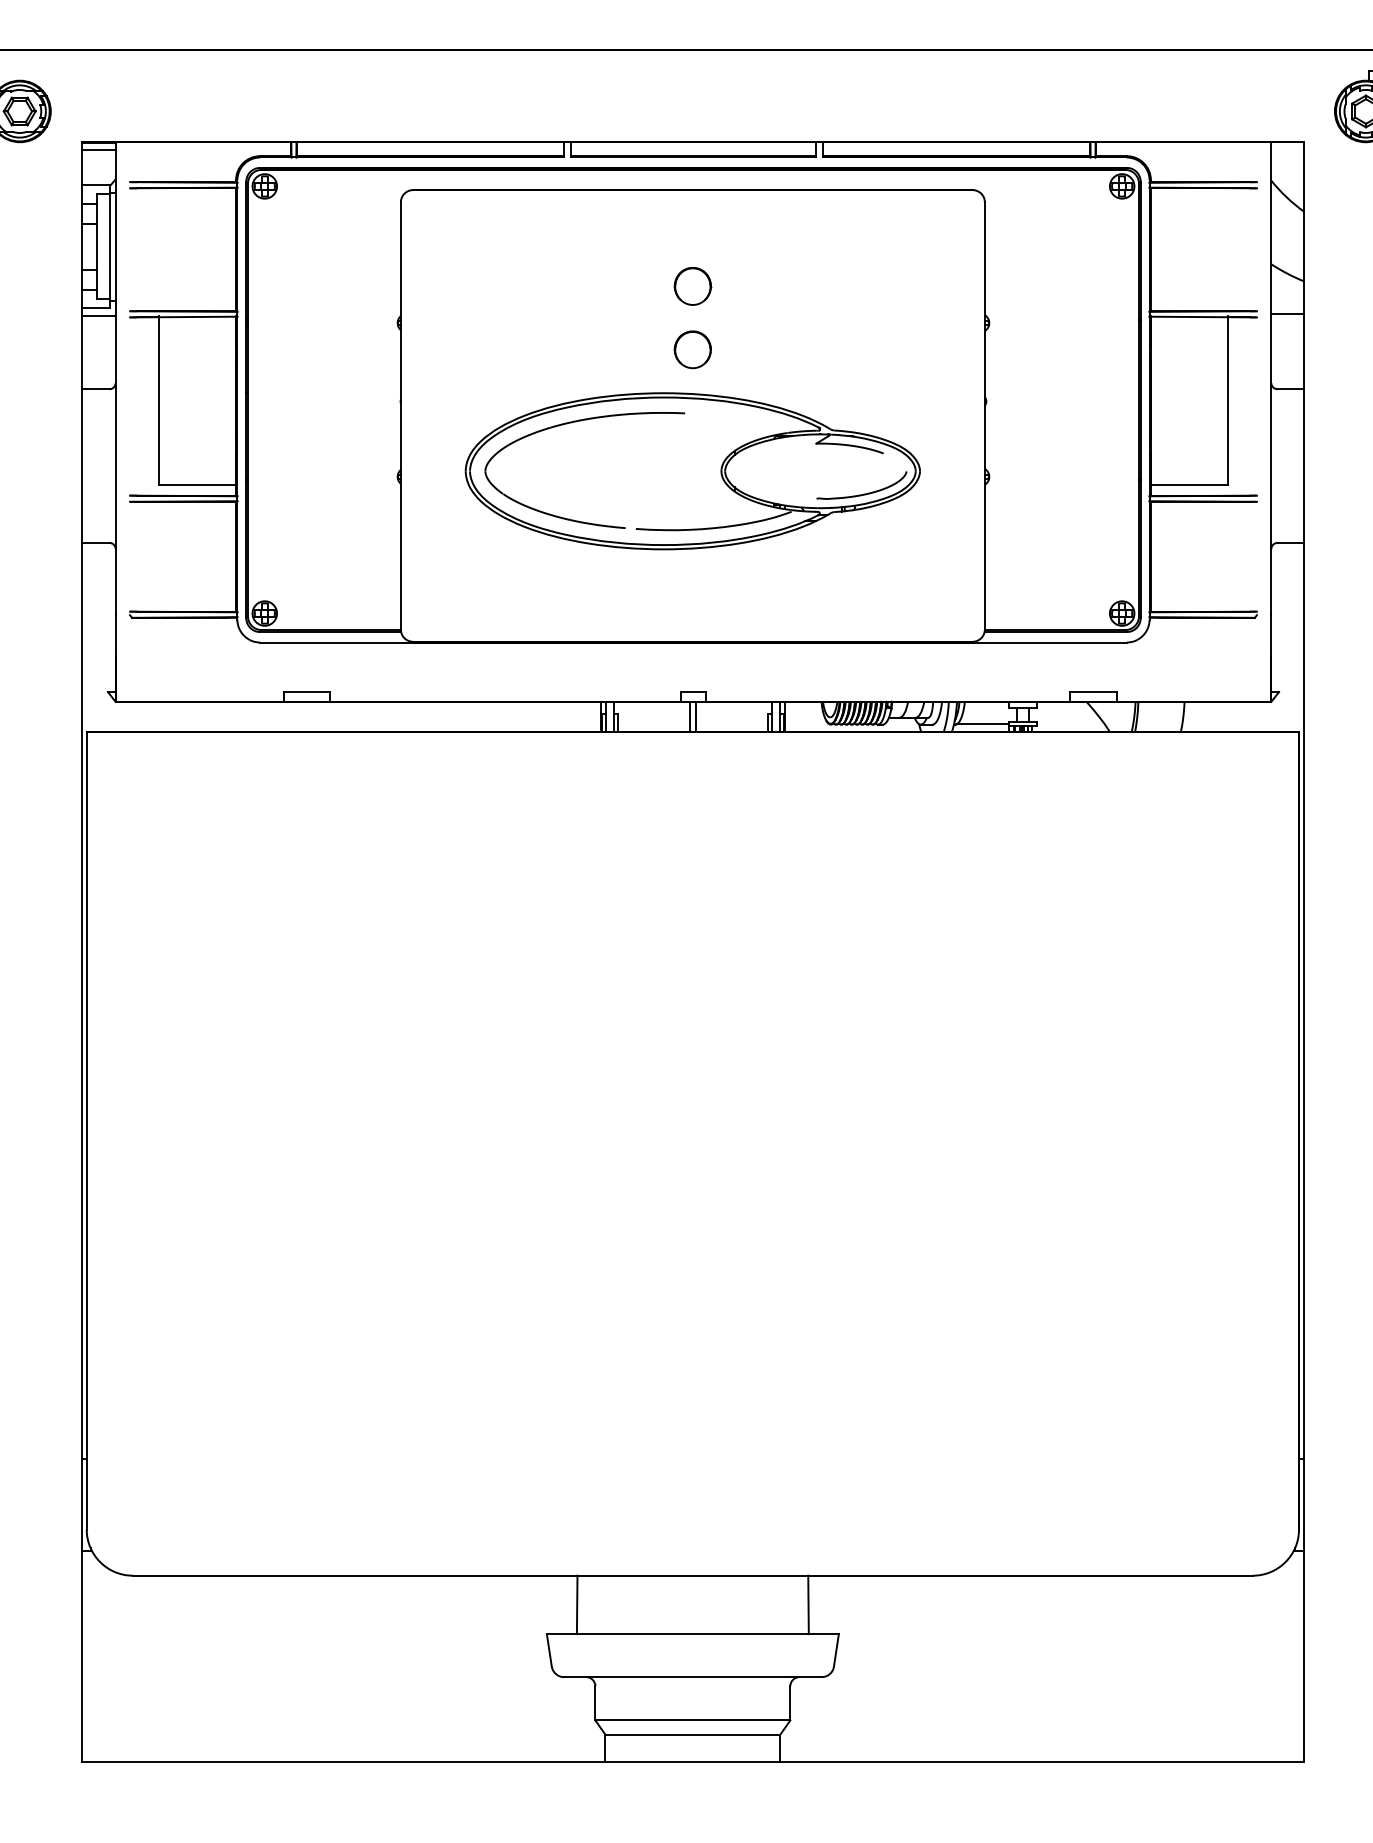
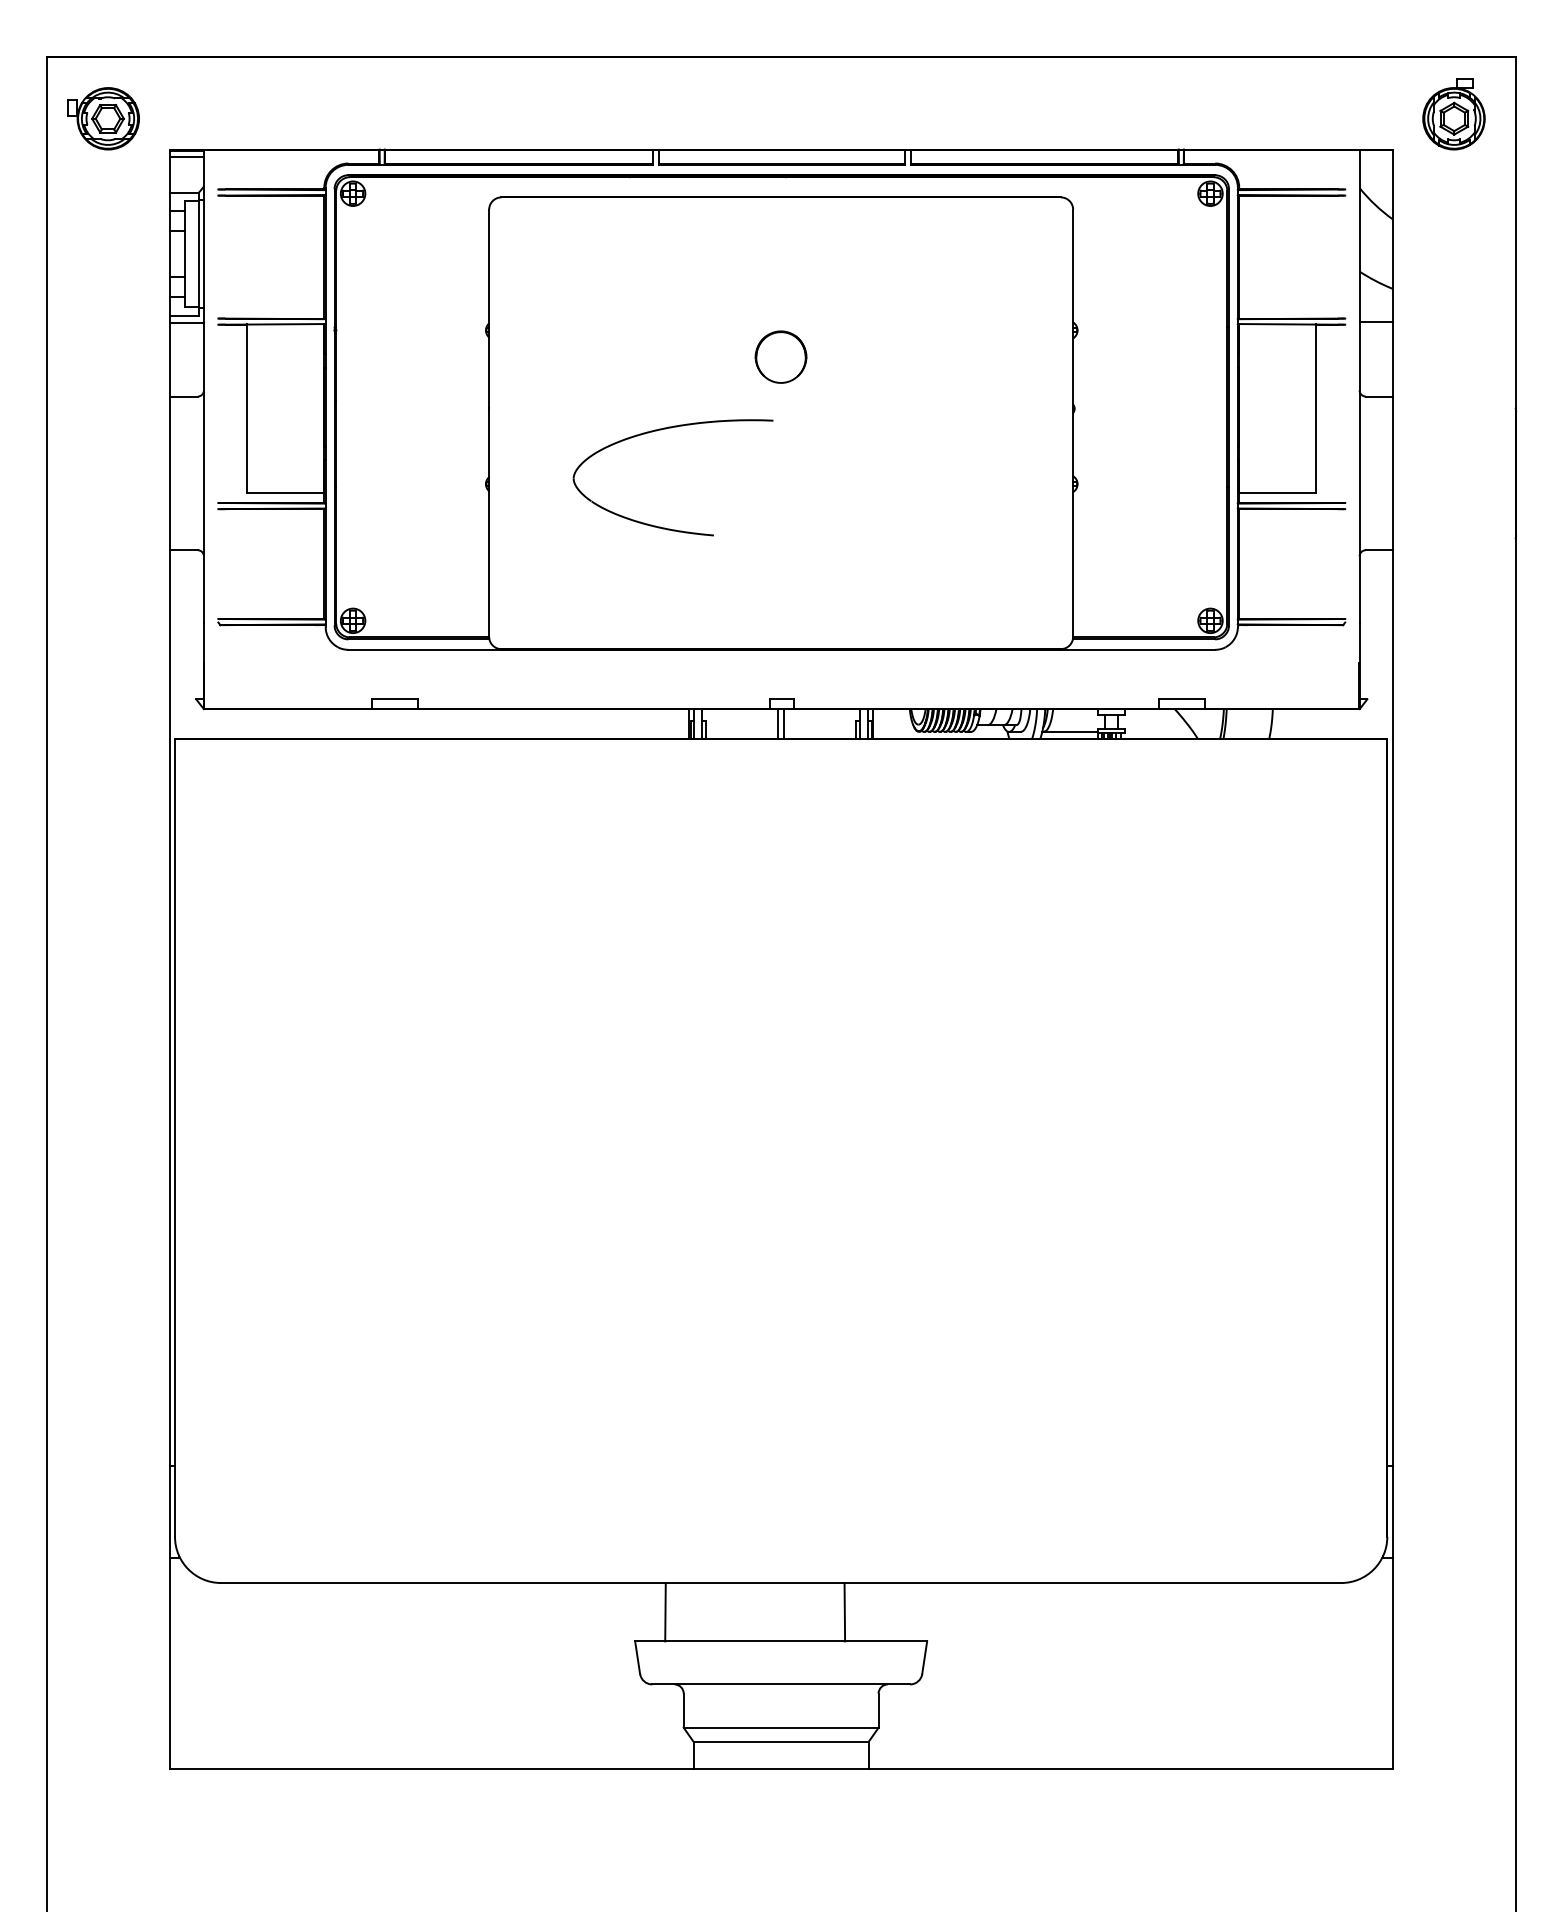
part: (693, 286) -> (781, 293), removed
part: (693, 349) -> (781, 356), size x1.4
part: (693, 471) -> (781, 478), removed
line: (808, 1605) -> (844, 1612), moved

